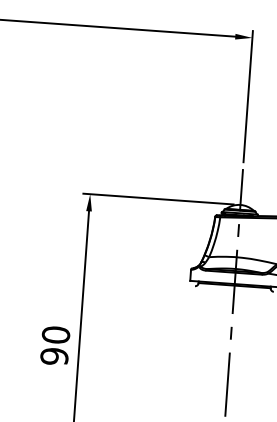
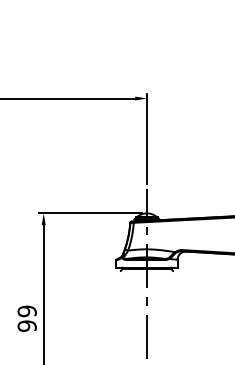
text: (54, 335) -> (26, 311), 90 -> 99

